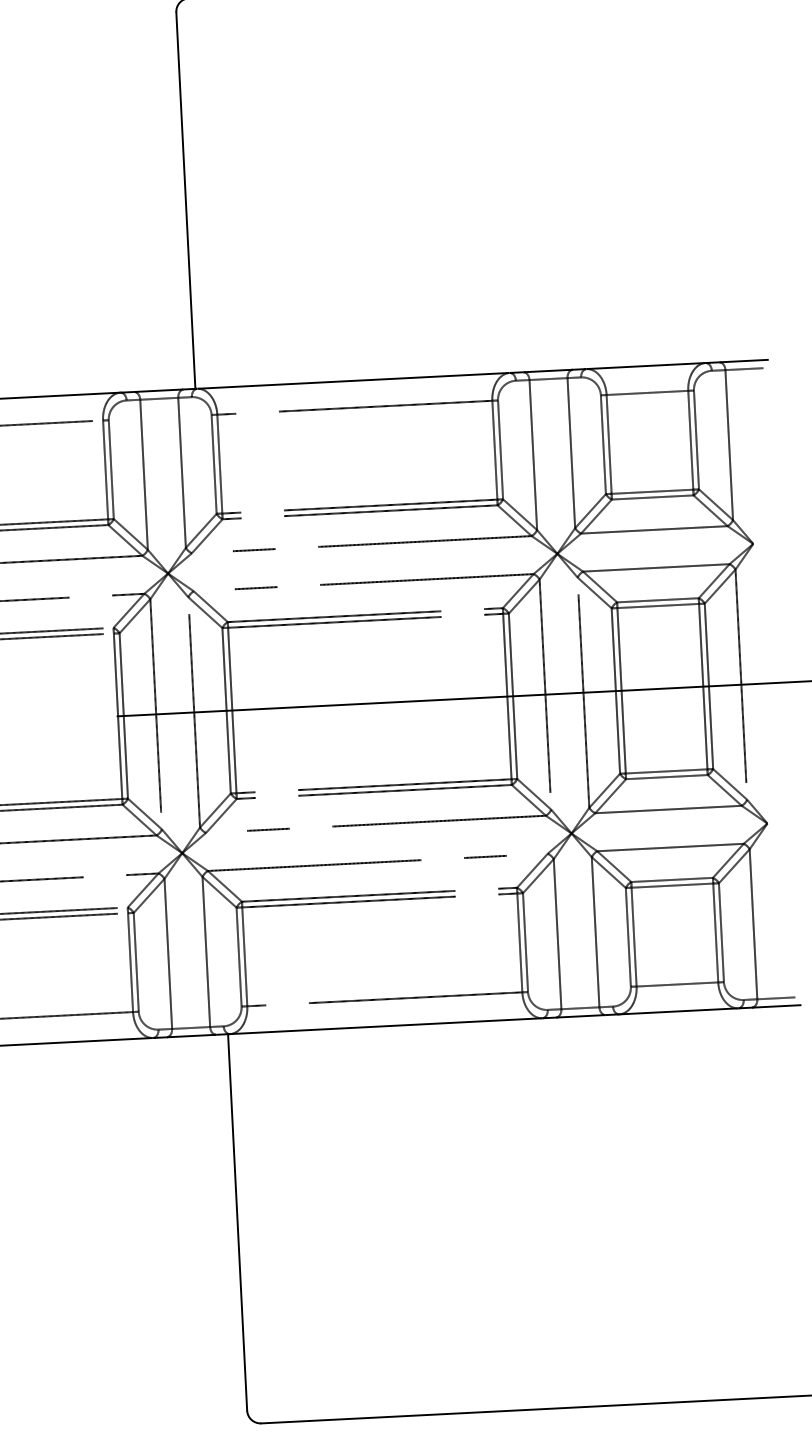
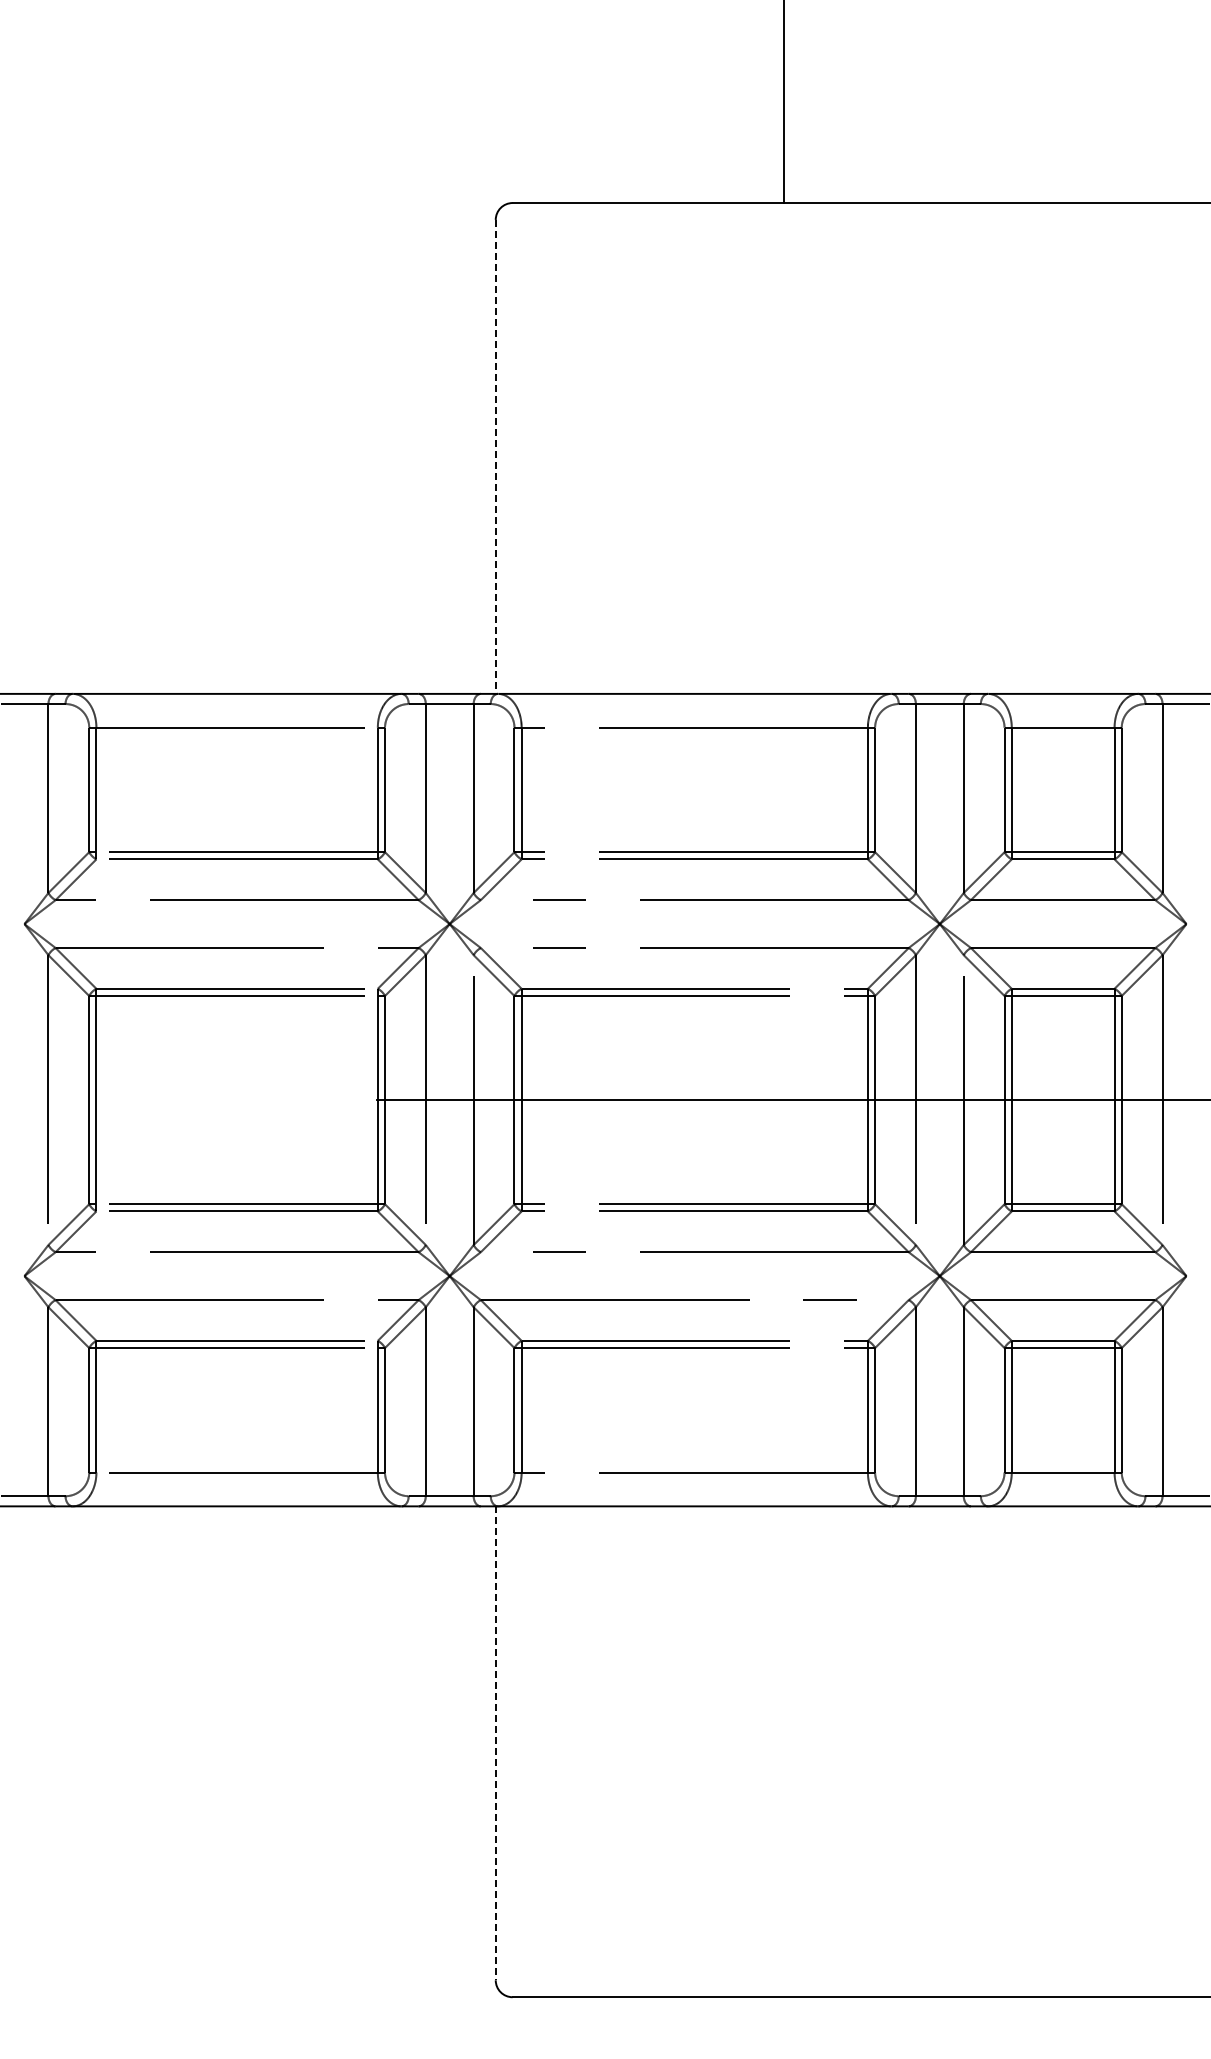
line: (185, 200) -> (495, 456), solid -> dashed
line: (237, 1222) -> (495, 1743), solid -> dashed

